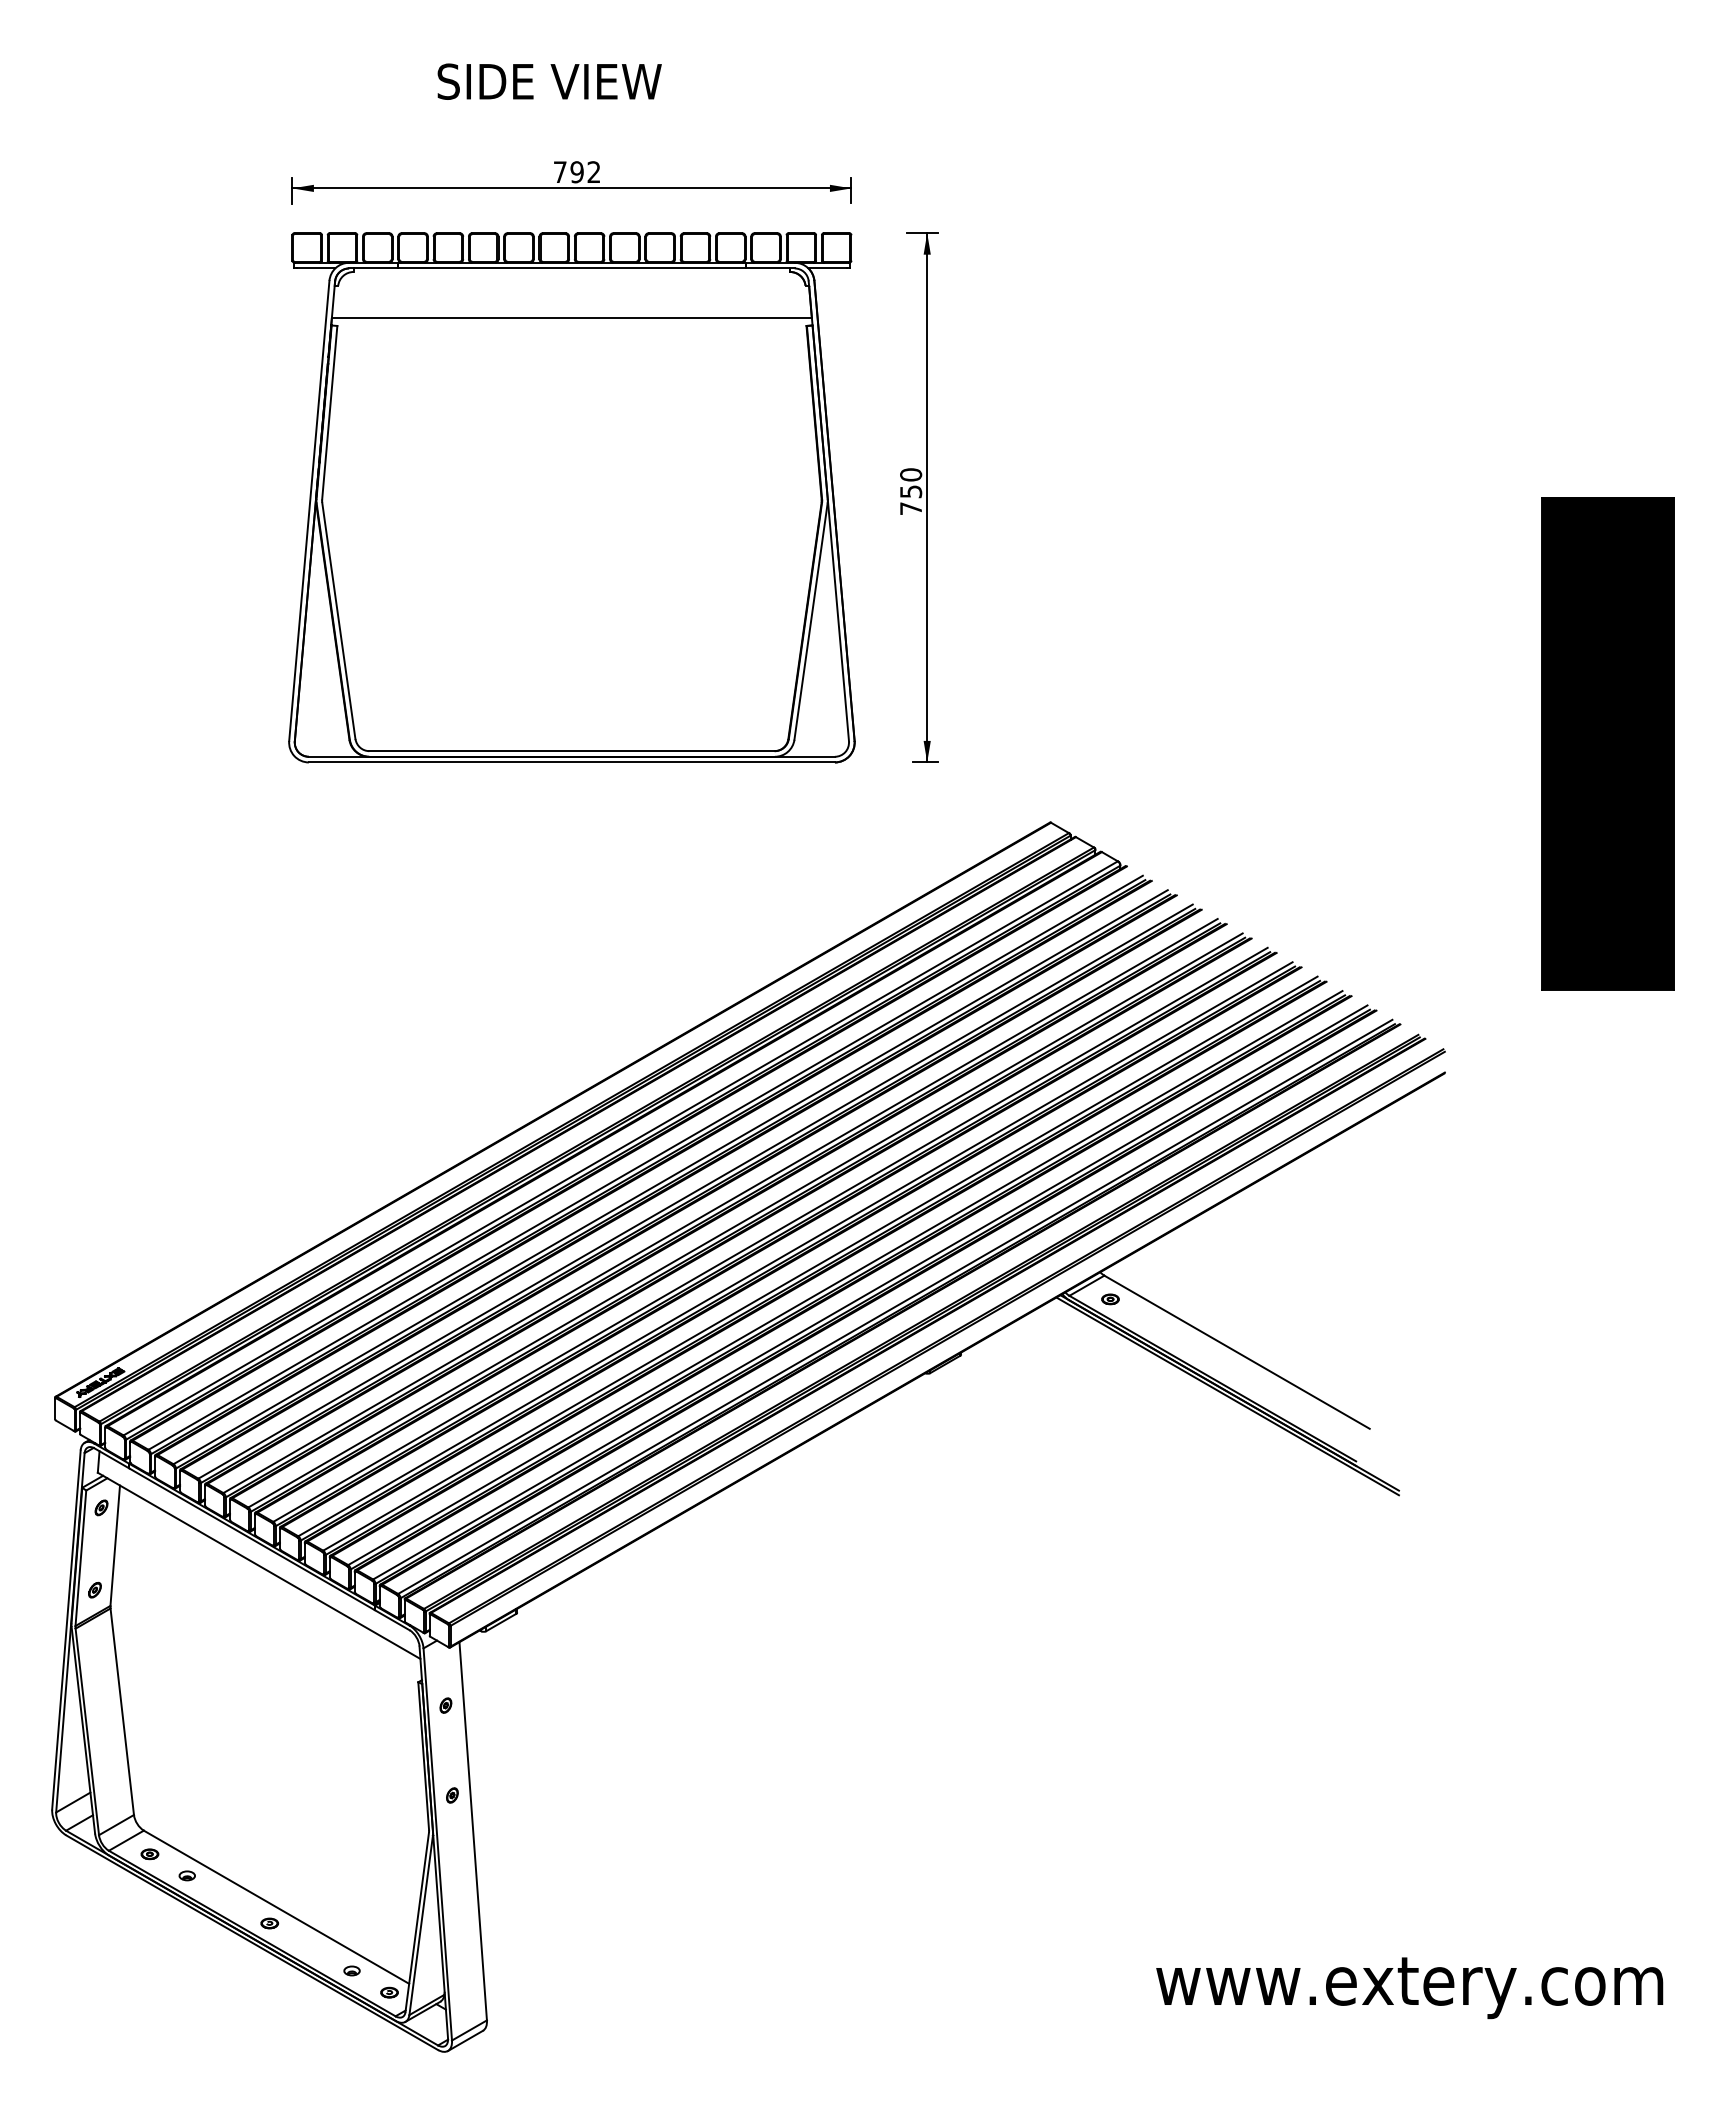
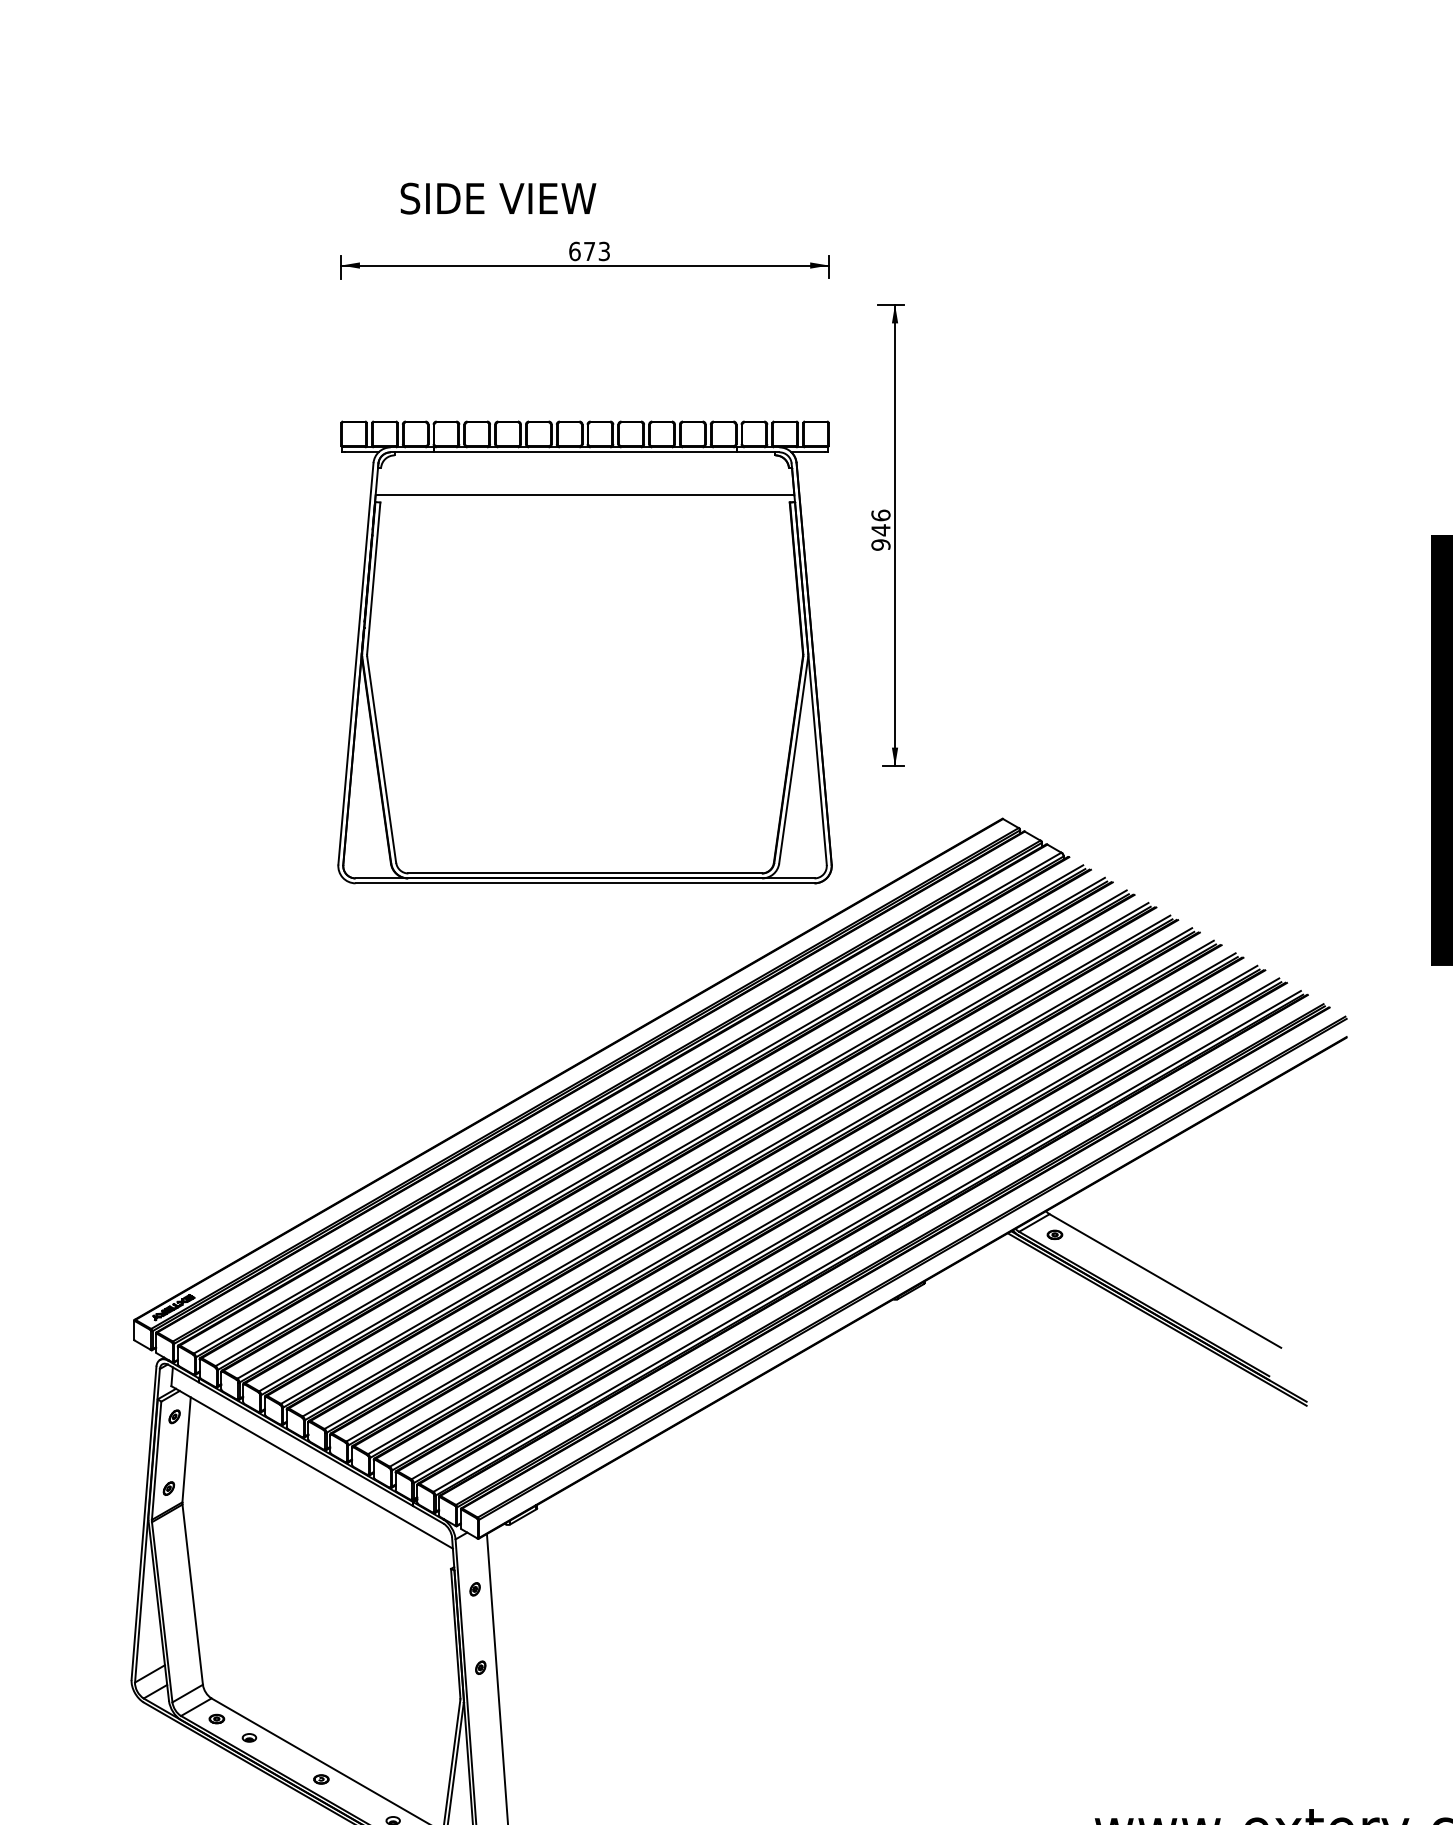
text: (549, 81) -> (498, 198), moved
text: (576, 172) -> (589, 251), 792 -> 673
text: (911, 491) -> (881, 530), 750 -> 946
part: (571, 497) -> (584, 652), moved

